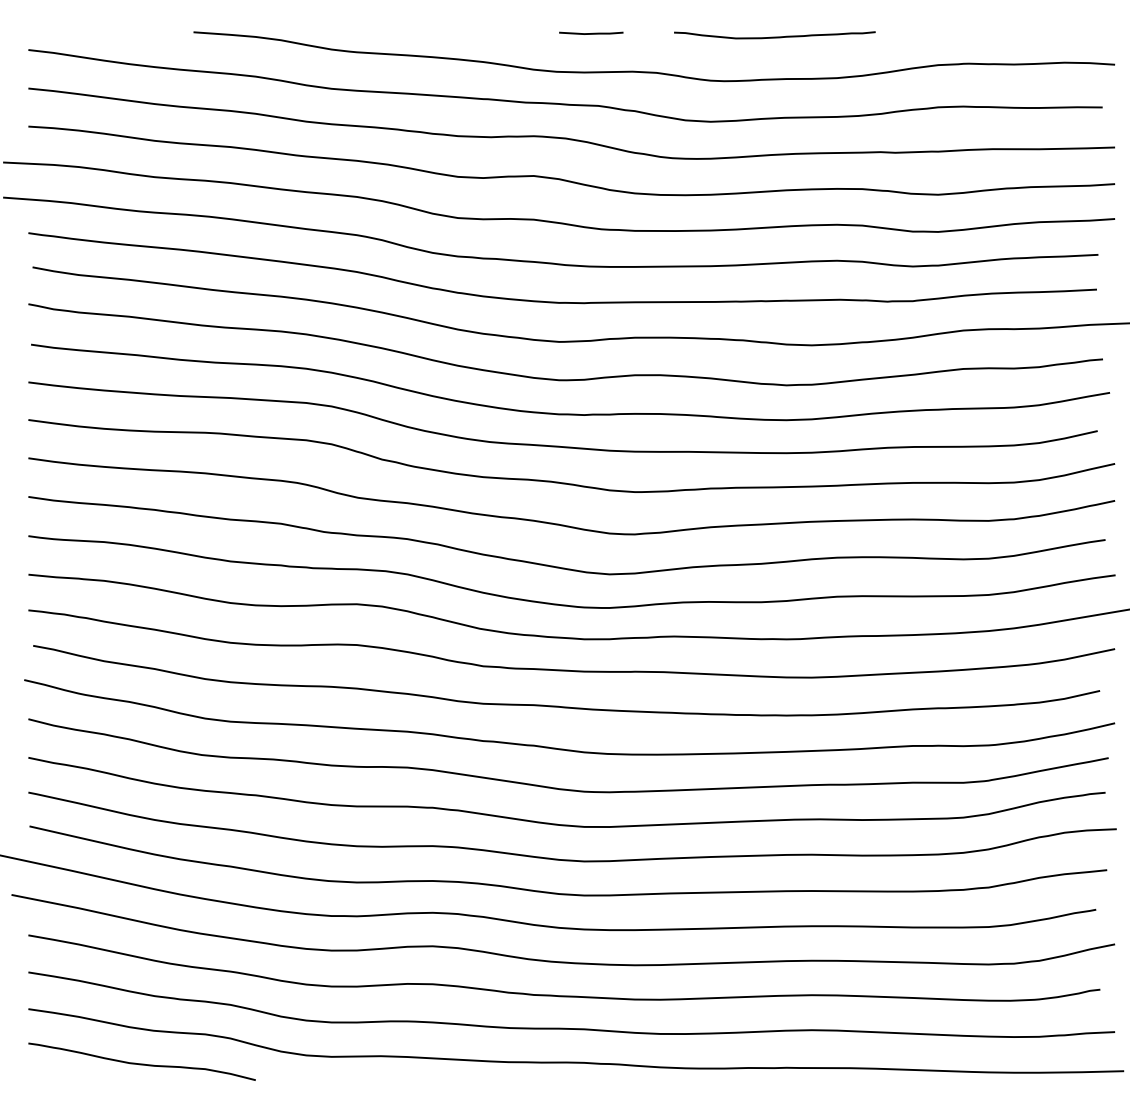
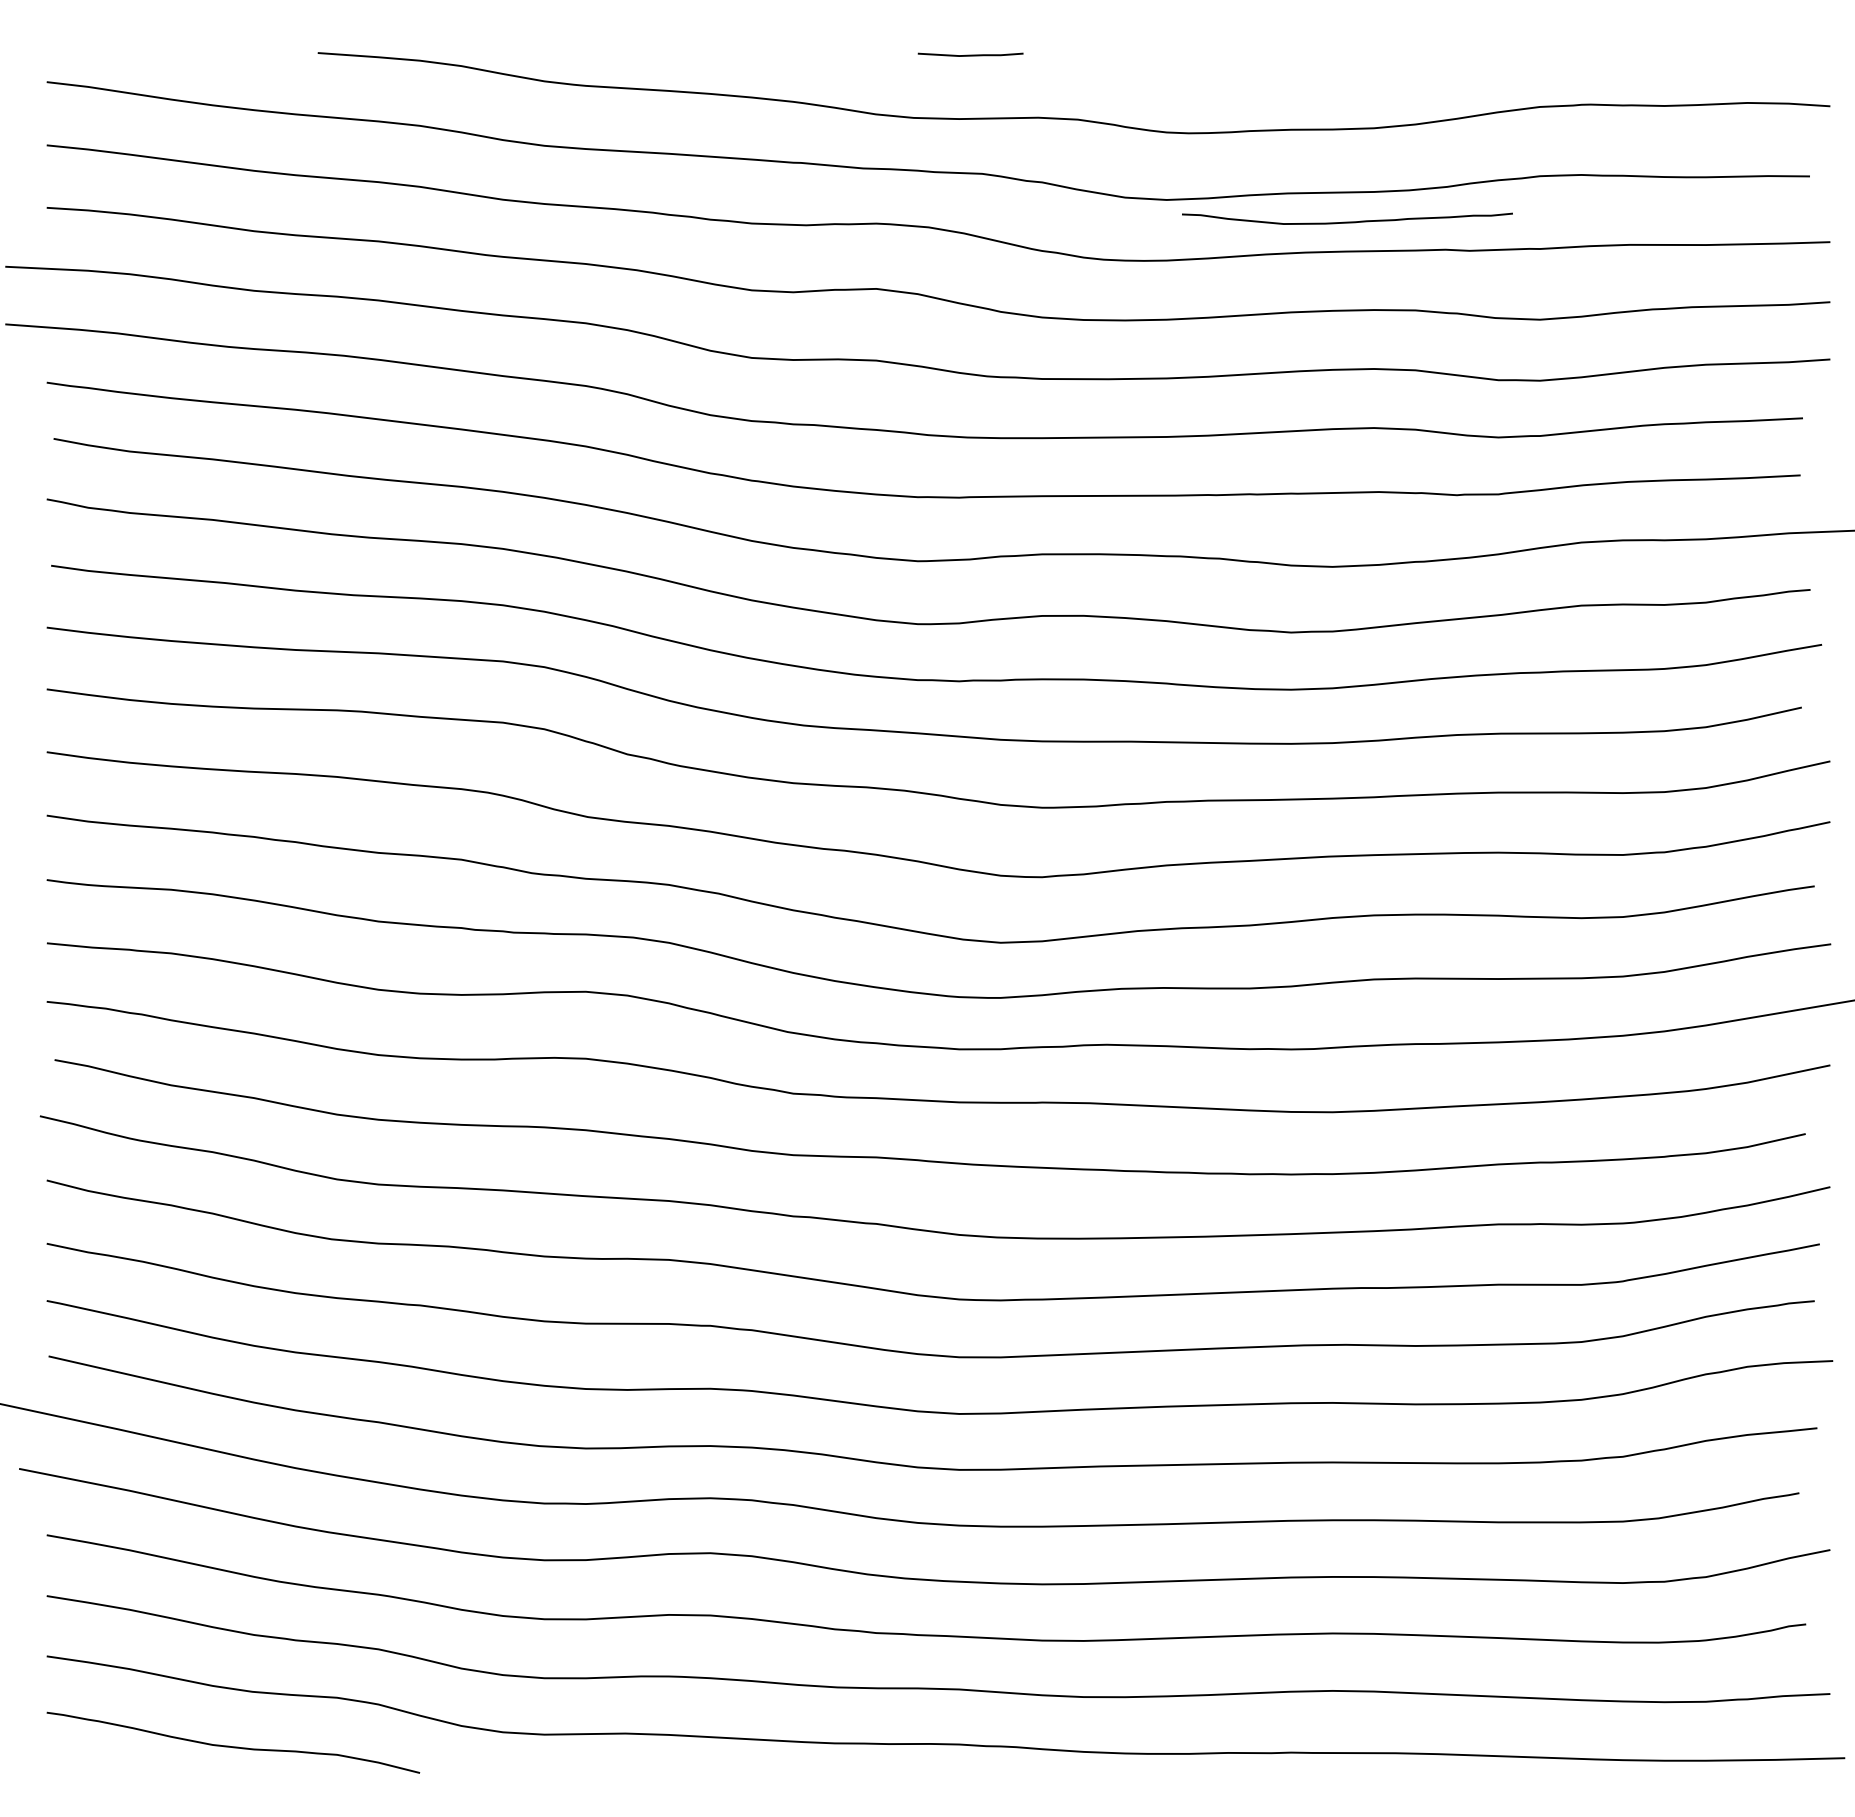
curve: (774, 36) -> (1346, 220), moved

